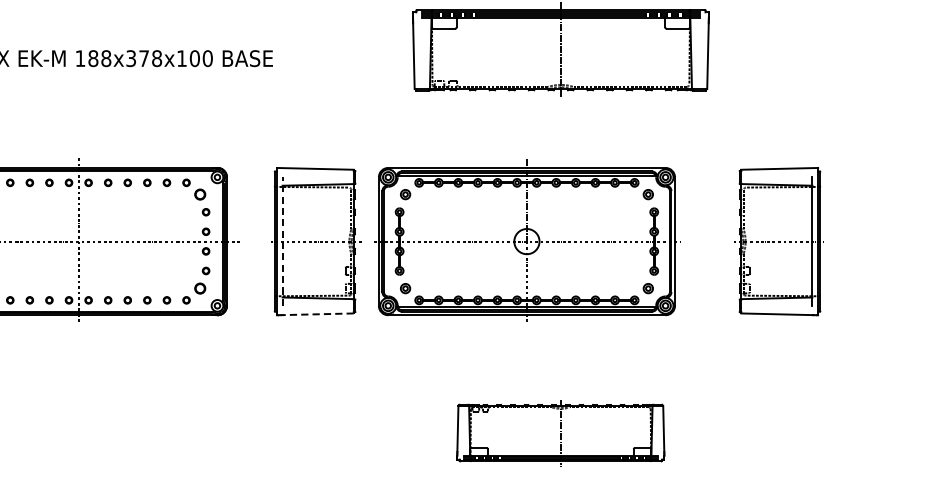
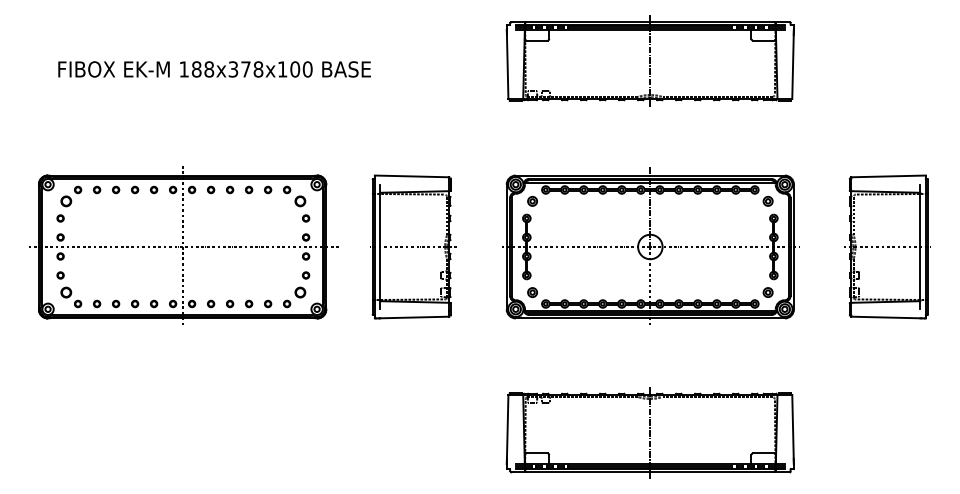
part: (527, 240) -> (650, 245), moved
line: (282, 241) -> (380, 246), dashed -> solid
part: (778, 241) -> (887, 246), moved
line: (317, 314) -> (414, 317), dashed -> solid
part: (560, 432) -> (649, 432), size x1.43

